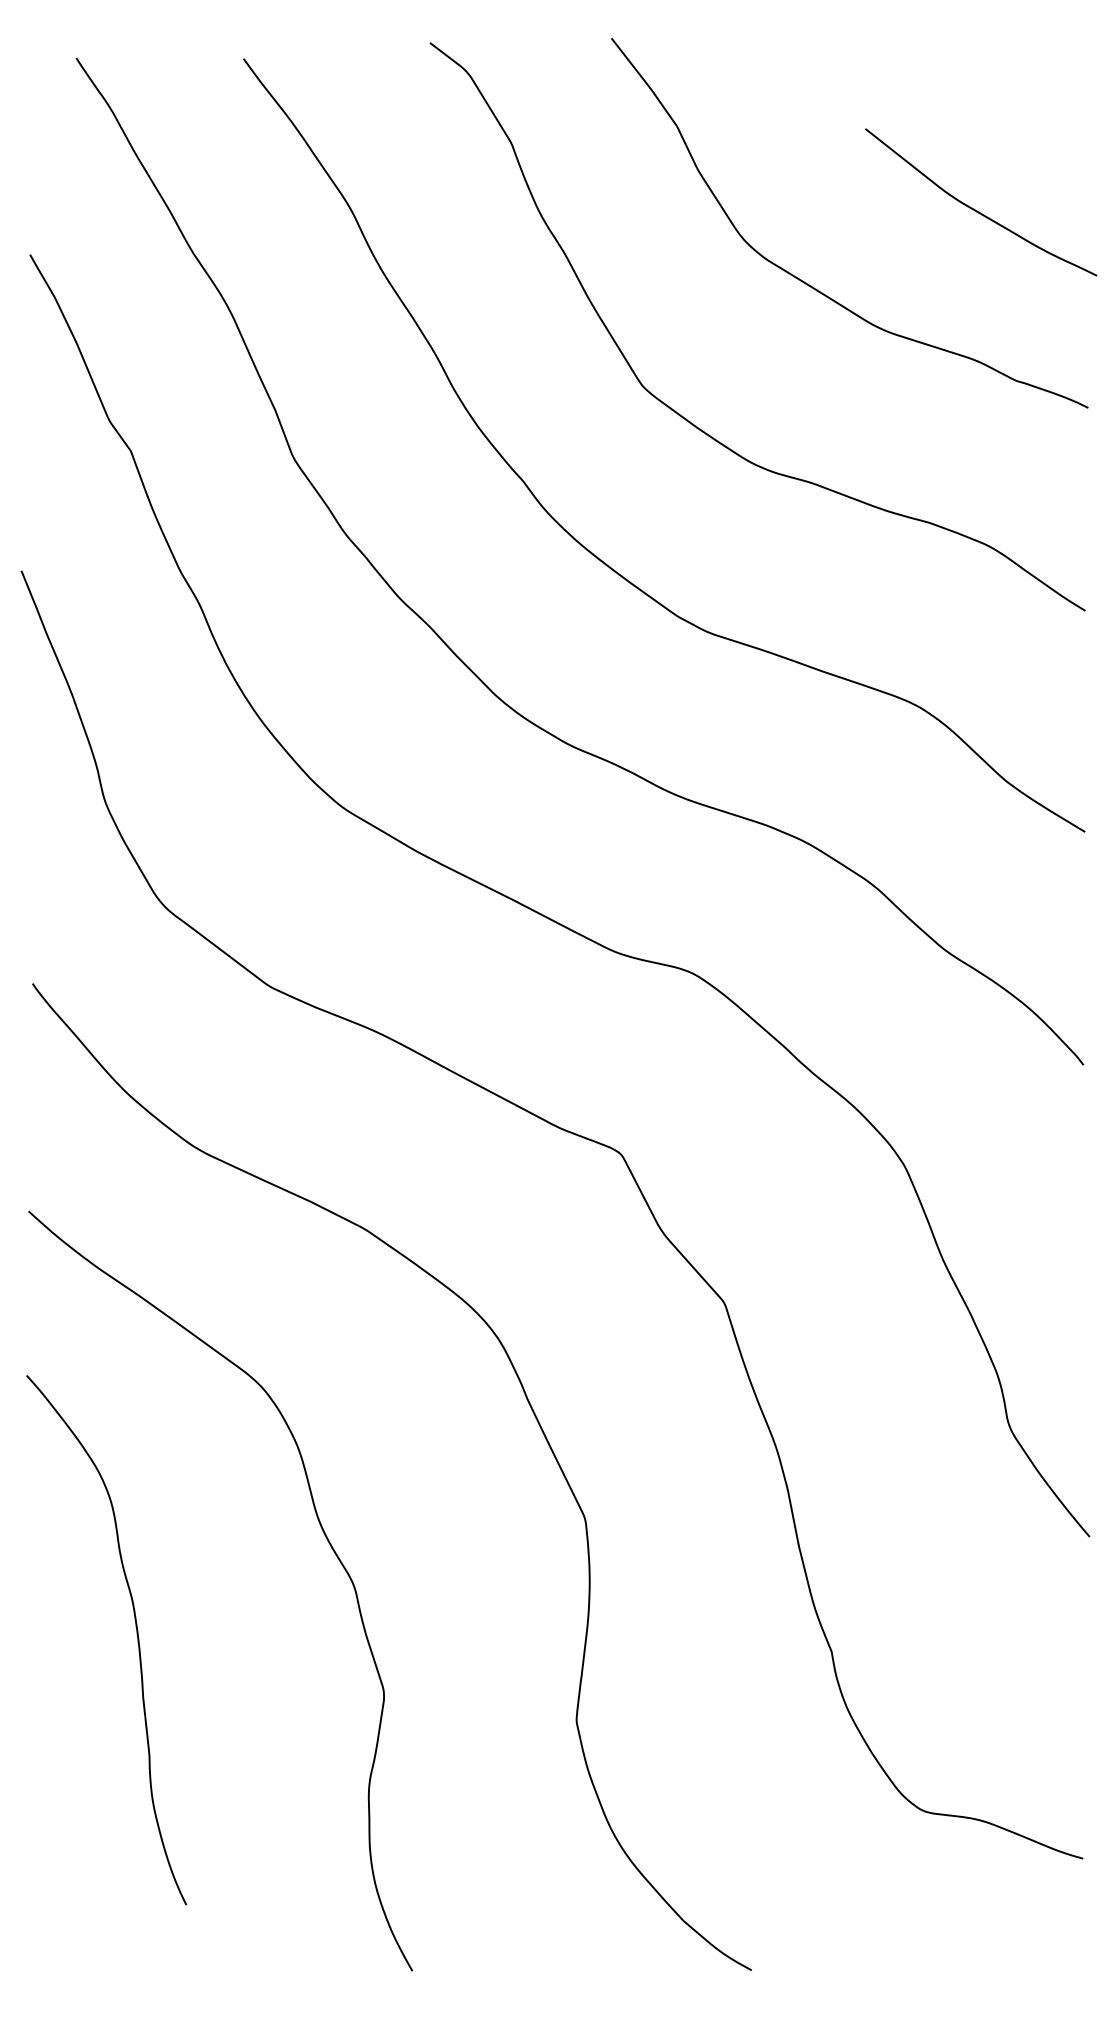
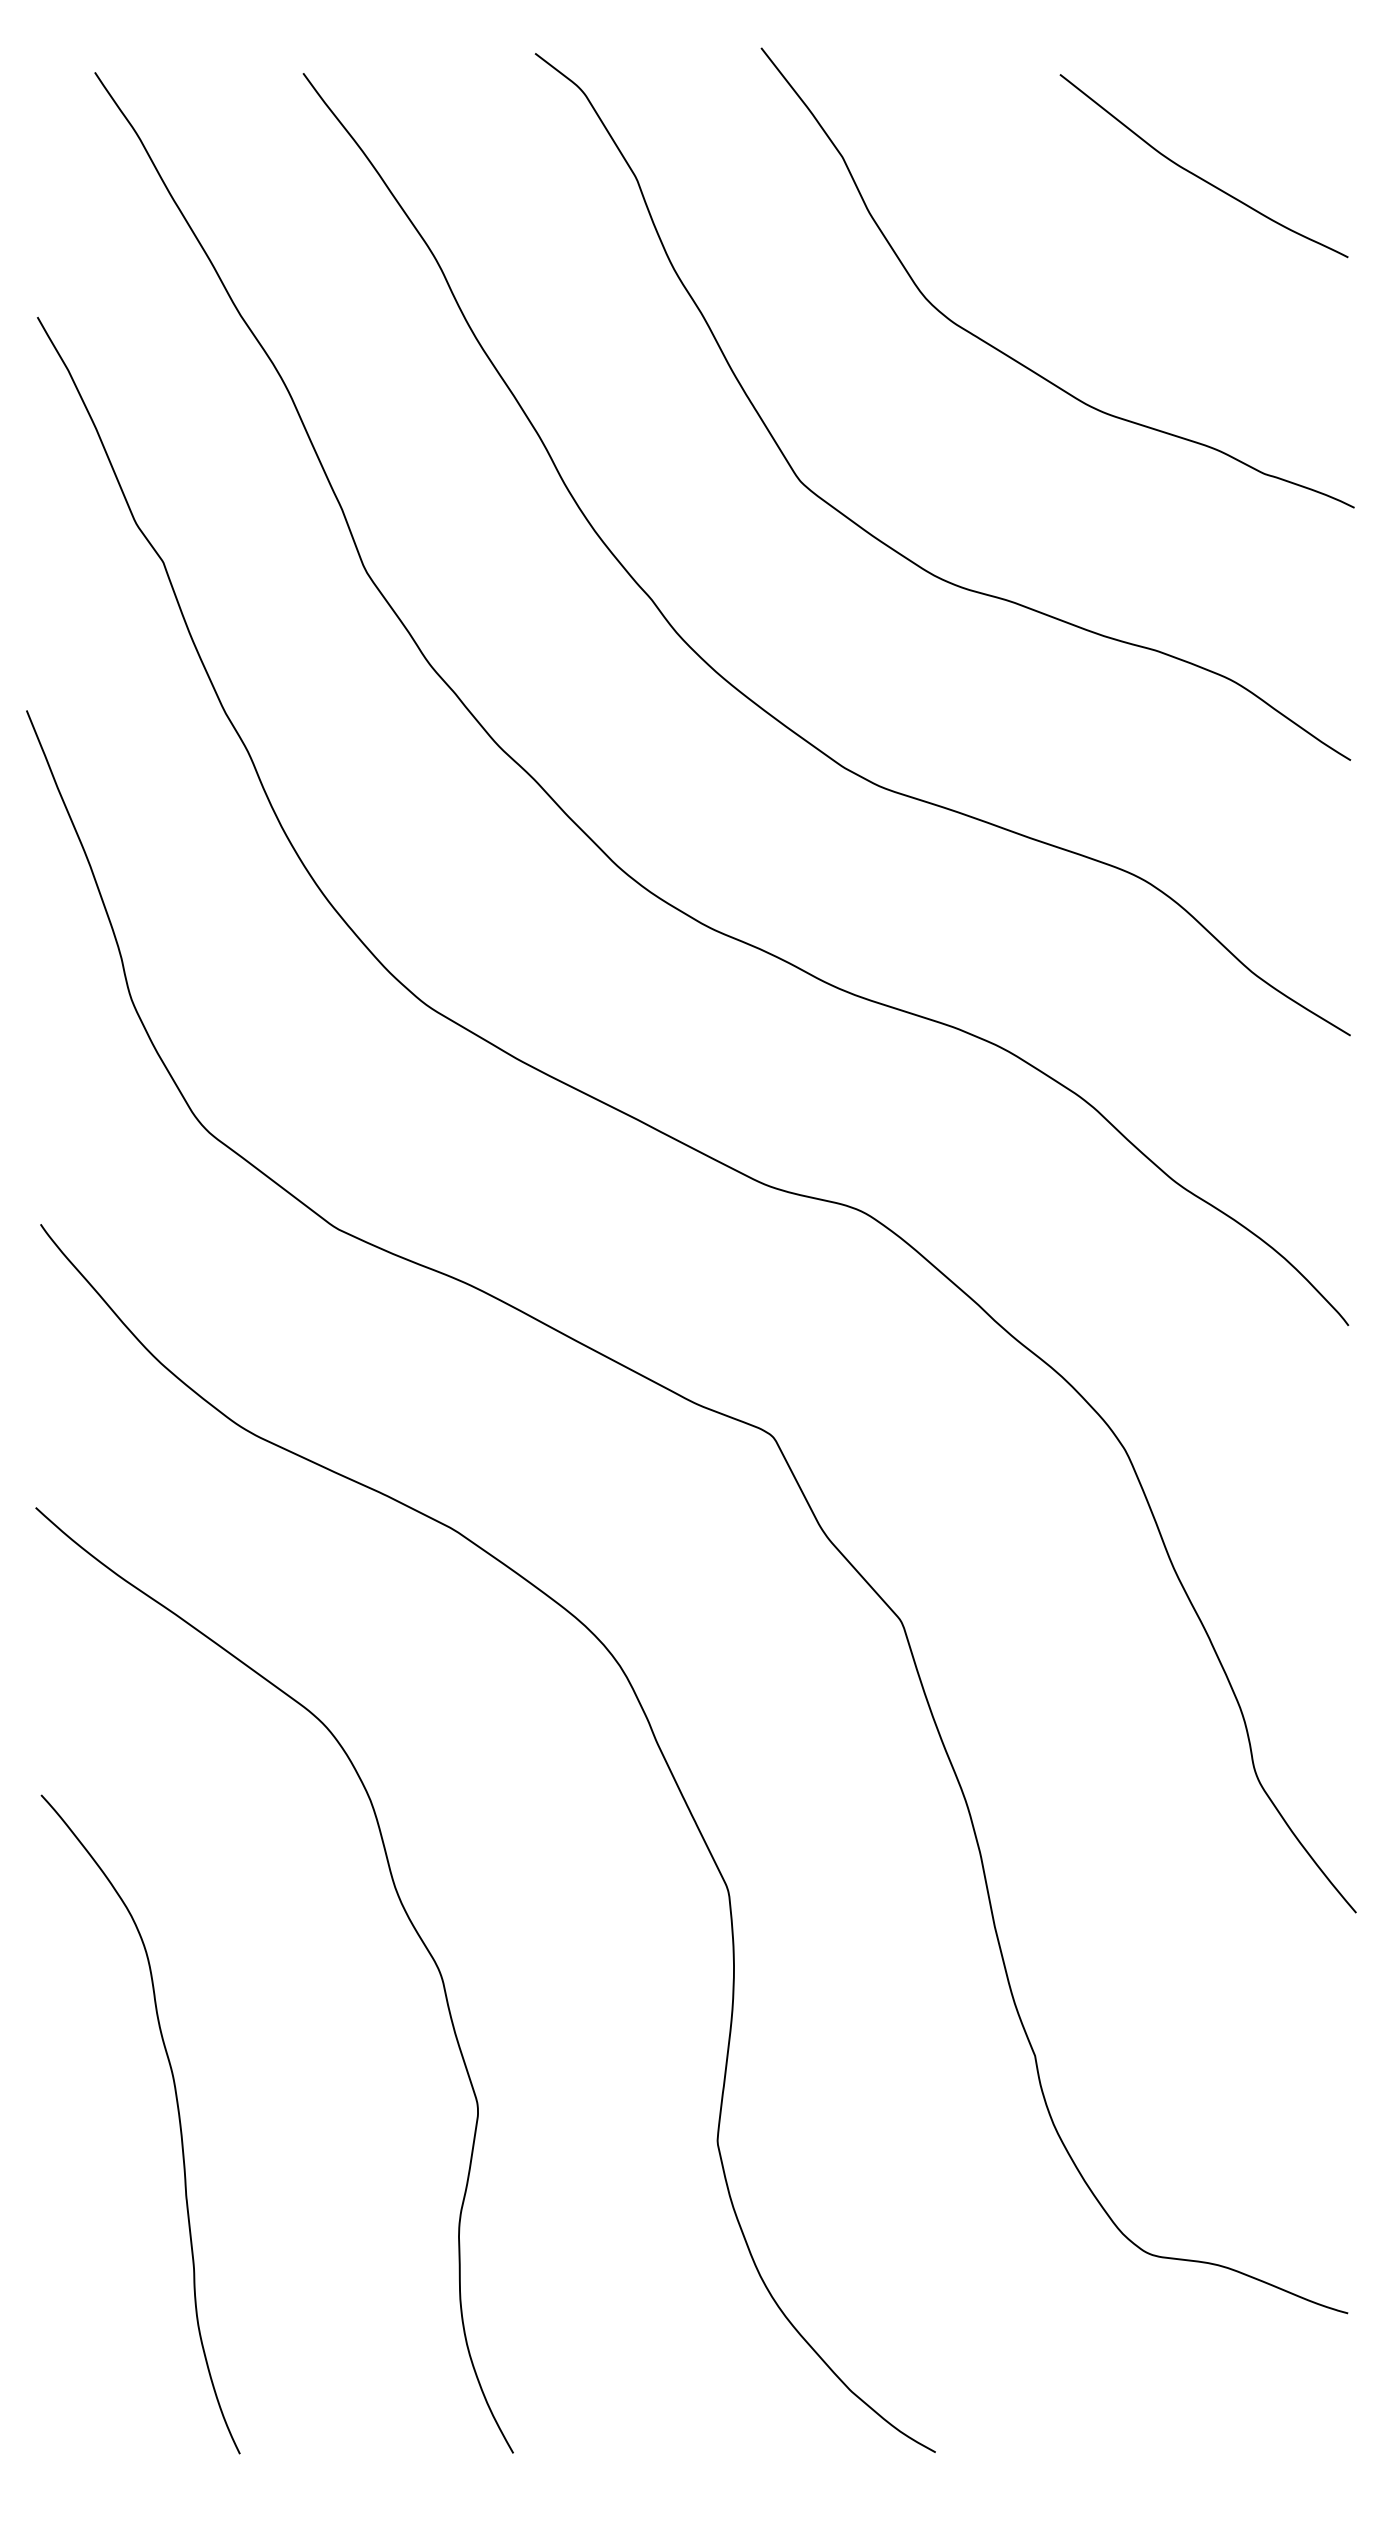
curve: (975, 209) -> (1196, 174), moved
curve: (136, 1636) -> (178, 2119), moved

